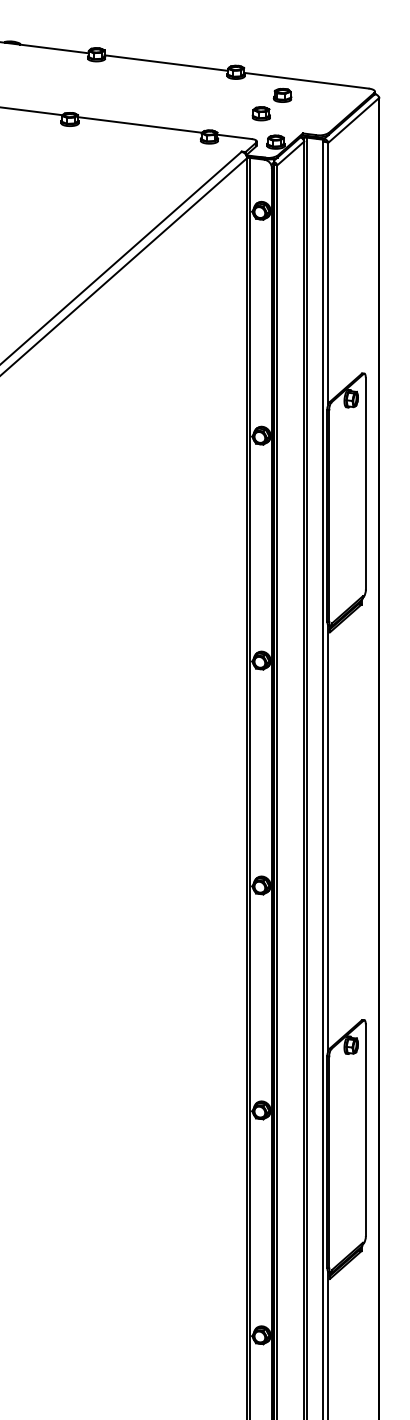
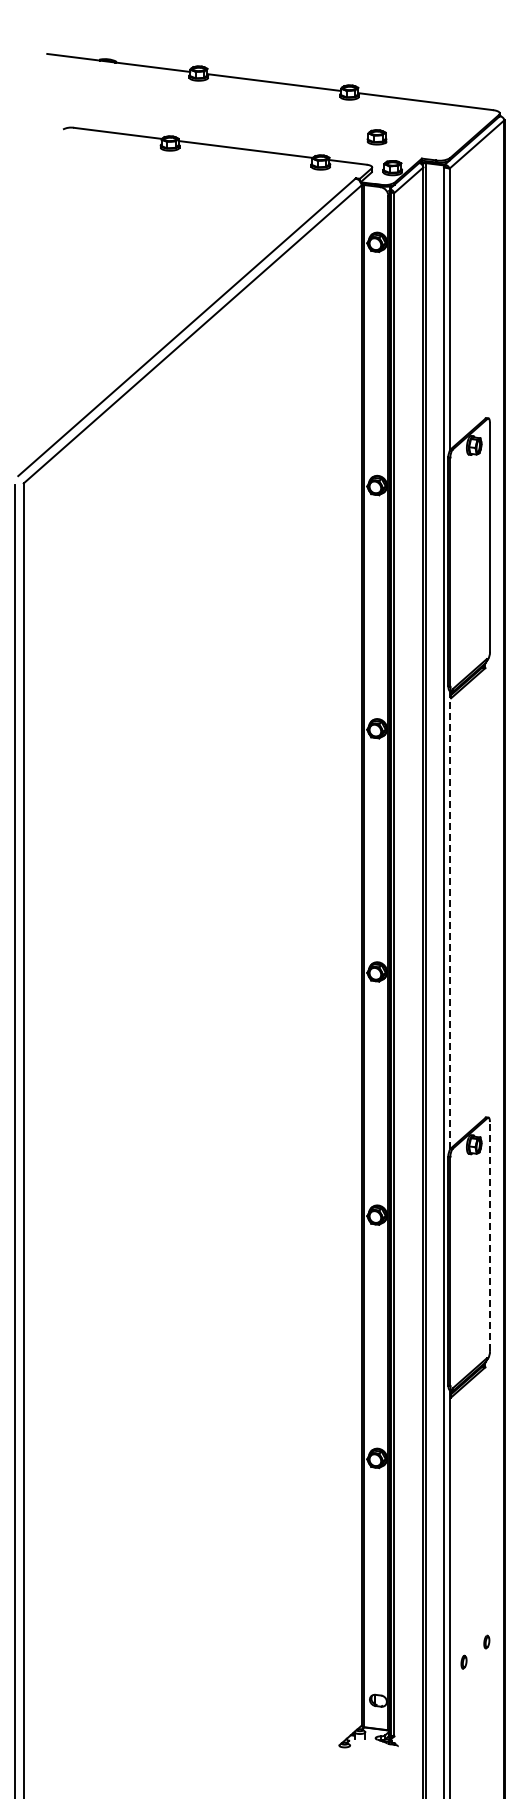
part: (282, 95) -> (399, 117), removed
line: (328, 837) -> (449, 920), solid -> dashed
line: (365, 1130) -> (489, 1236), solid -> dashed

